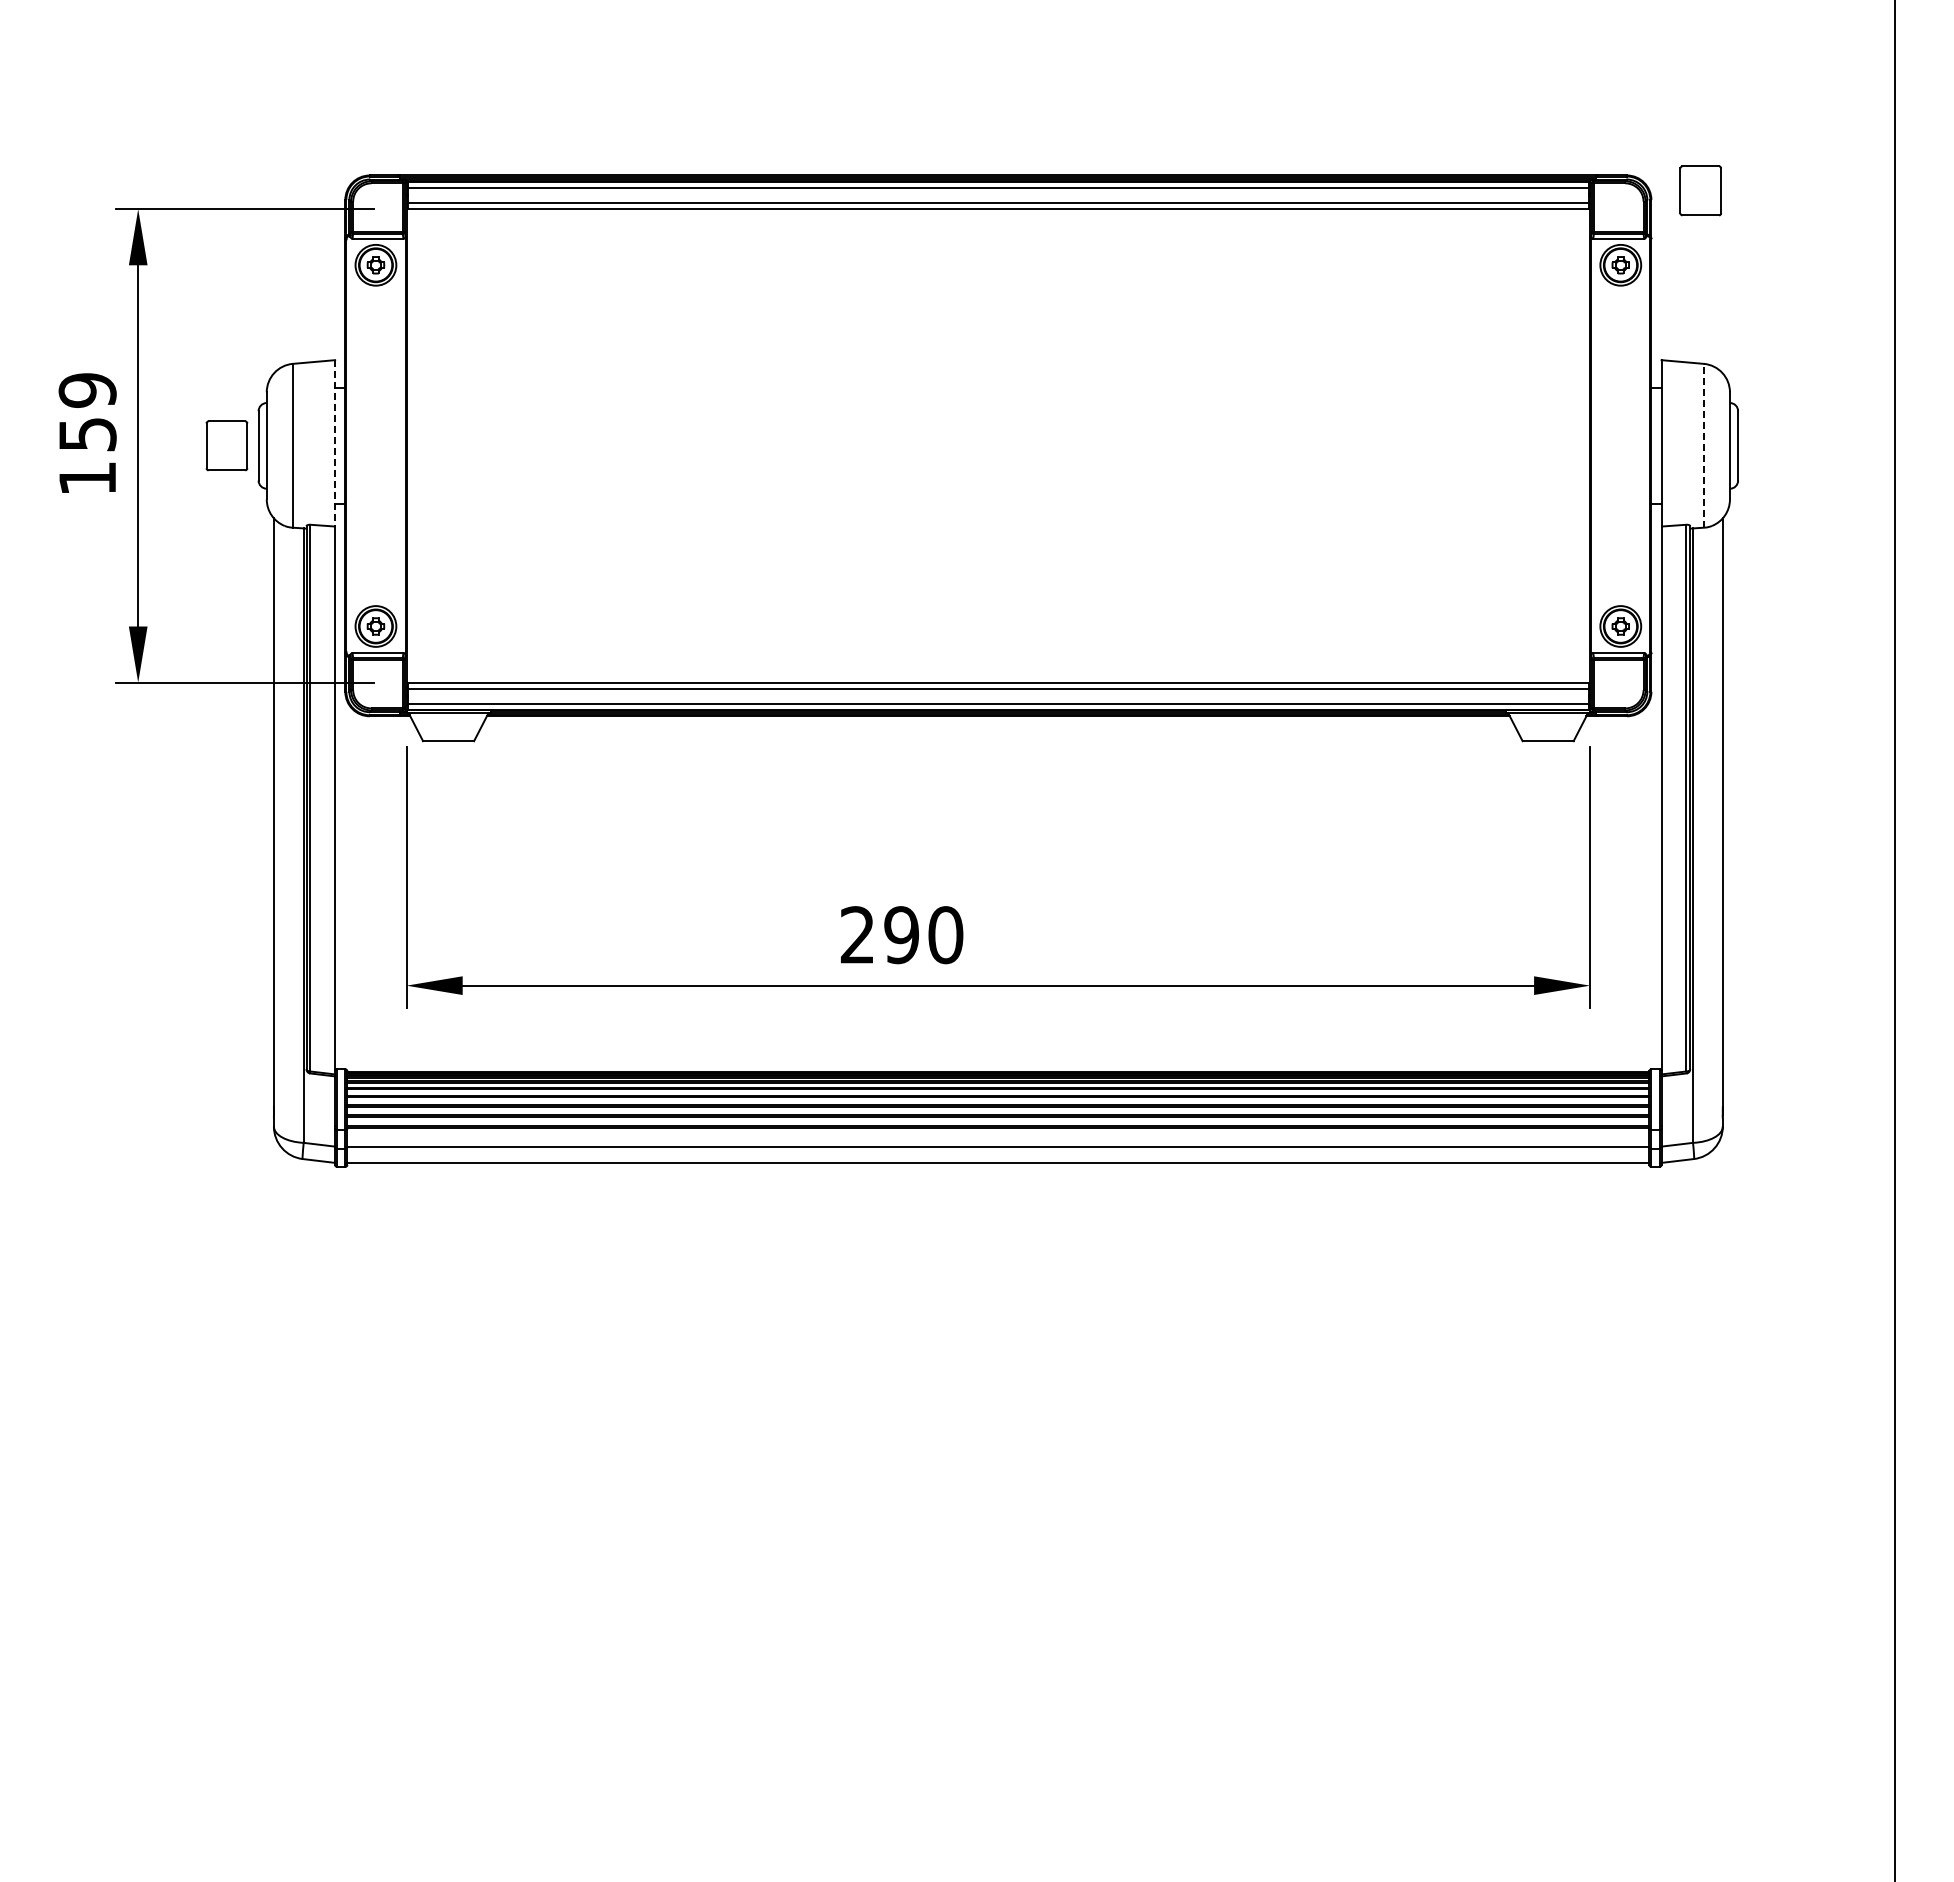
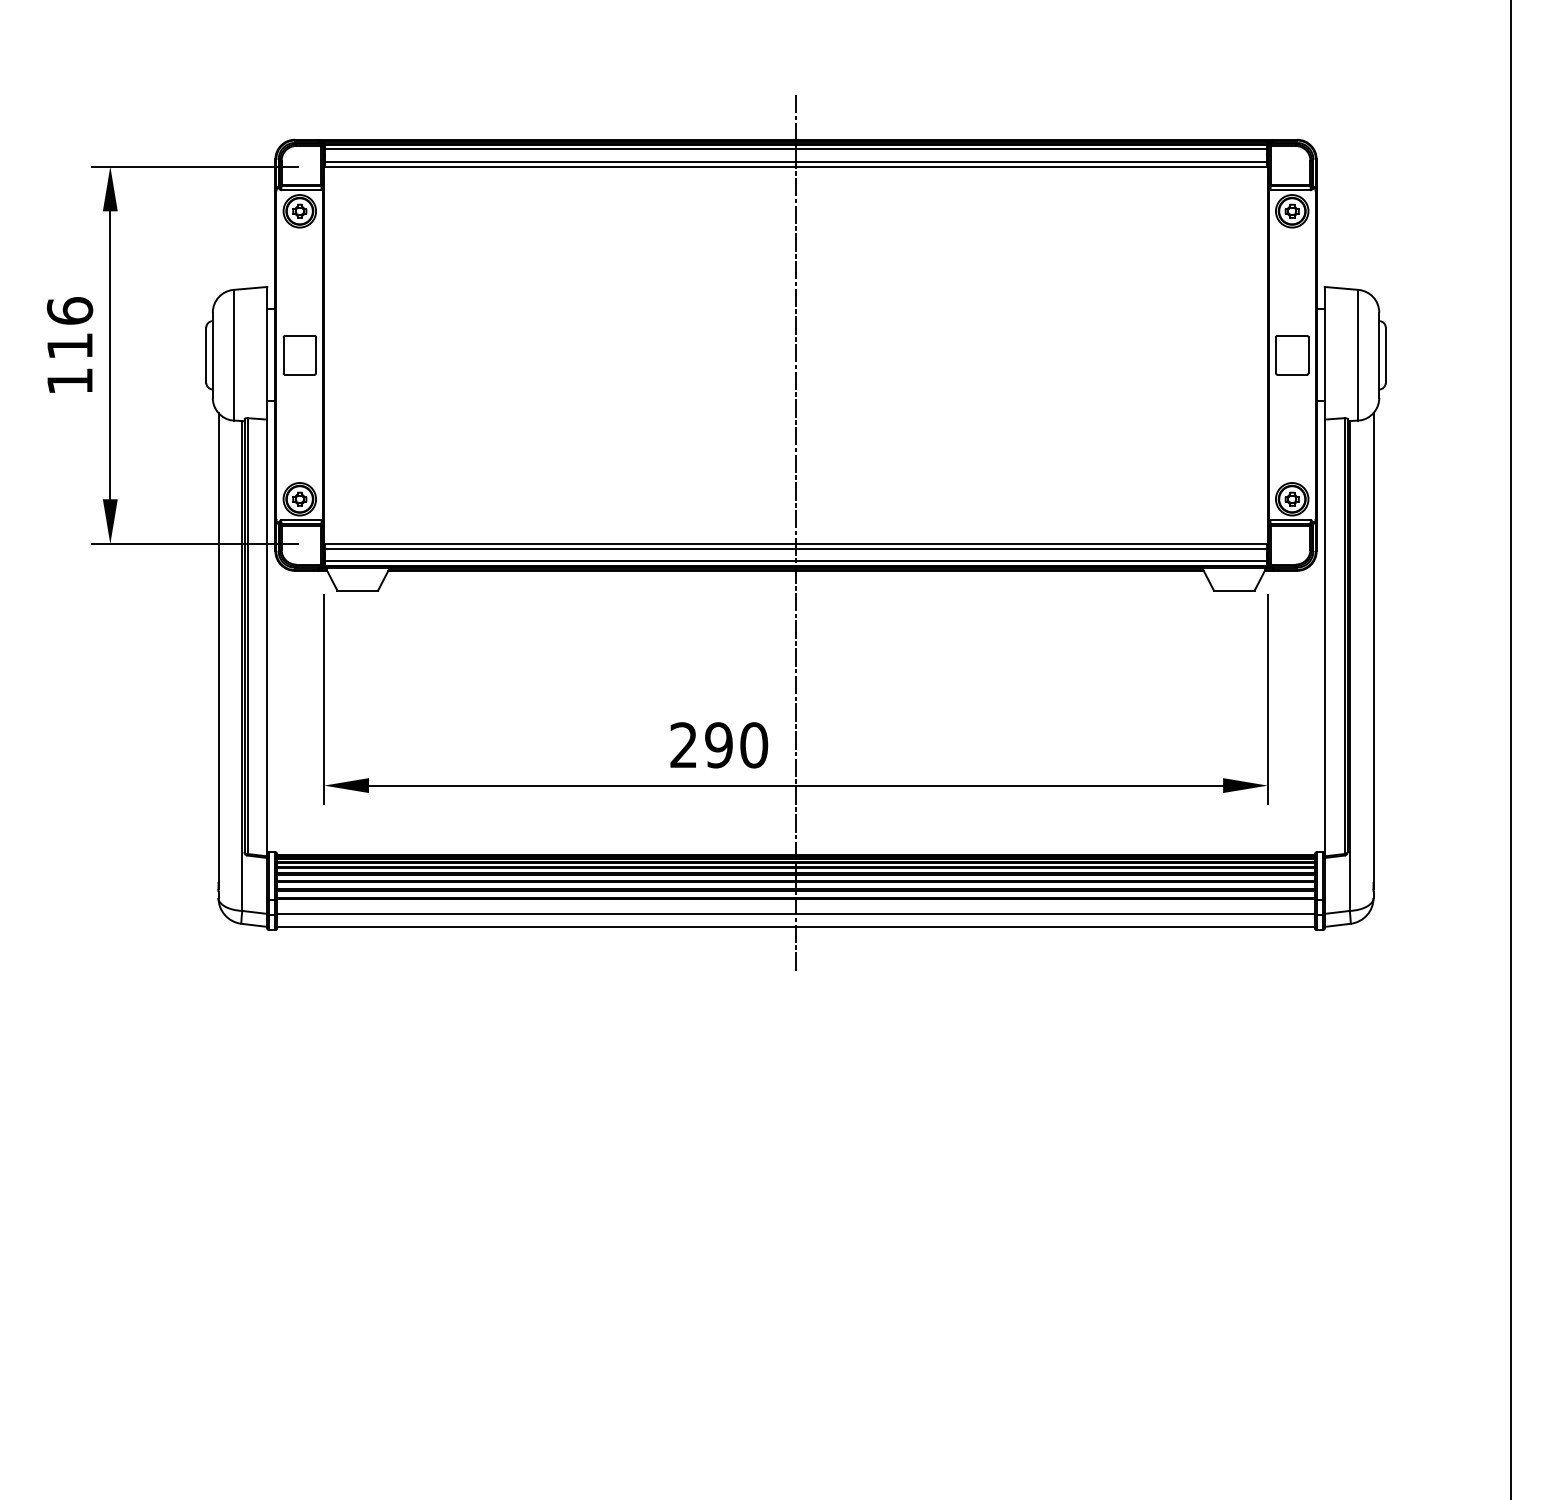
part: (1700, 190) -> (1291, 354), moved
text: (87, 411) -> (69, 327), 159 -> 116
line: (335, 443) -> (267, 353), dashed -> solid
part: (226, 445) -> (299, 354), moved
line: (1703, 445) -> (1358, 354), dashed -> solid
line: (998, 668) -> (796, 532), added

